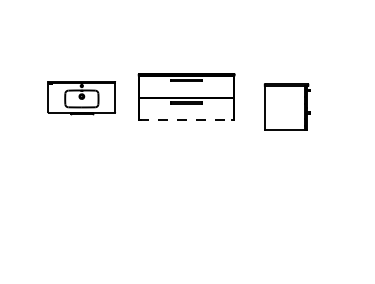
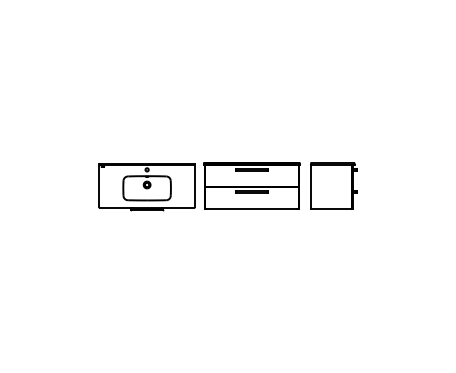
part: (81, 98) -> (146, 187), size x1.43
part: (287, 106) -> (333, 185), moved
line: (187, 119) -> (252, 208), dashed -> solid

